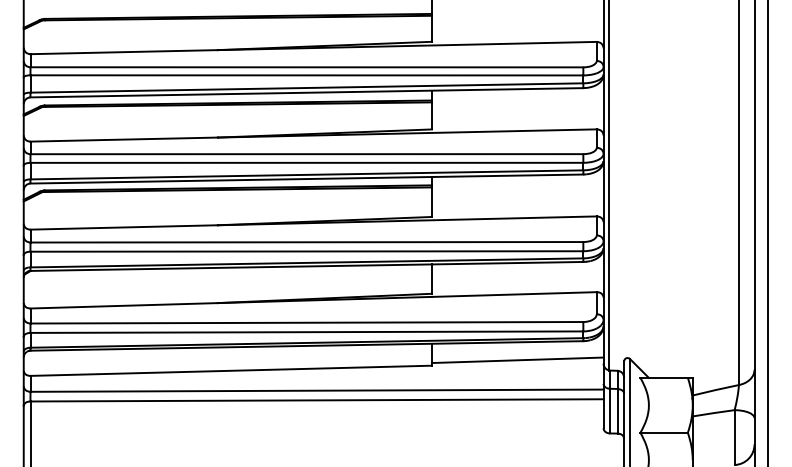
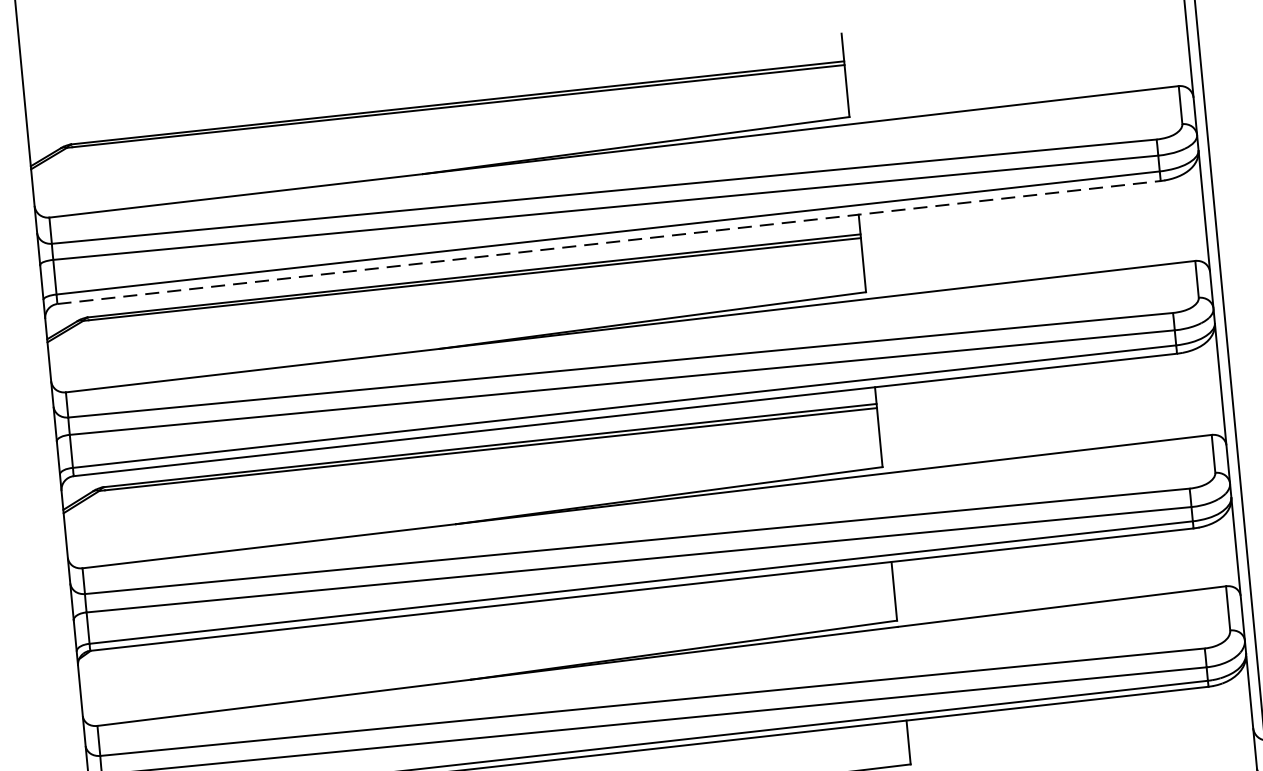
line: (307, 92) -> (610, 241), solid -> dashed
line: (517, 360) -> (1080, 737), removed

